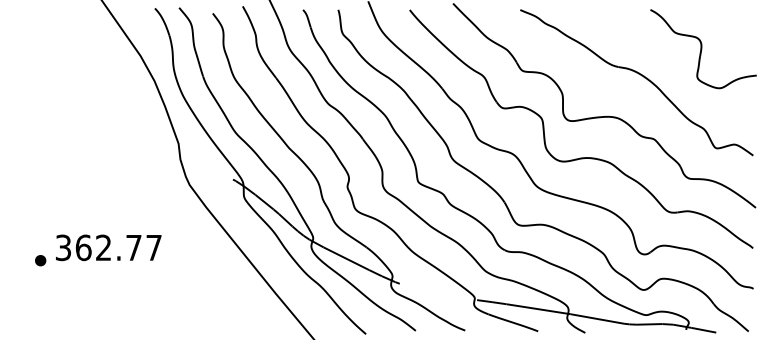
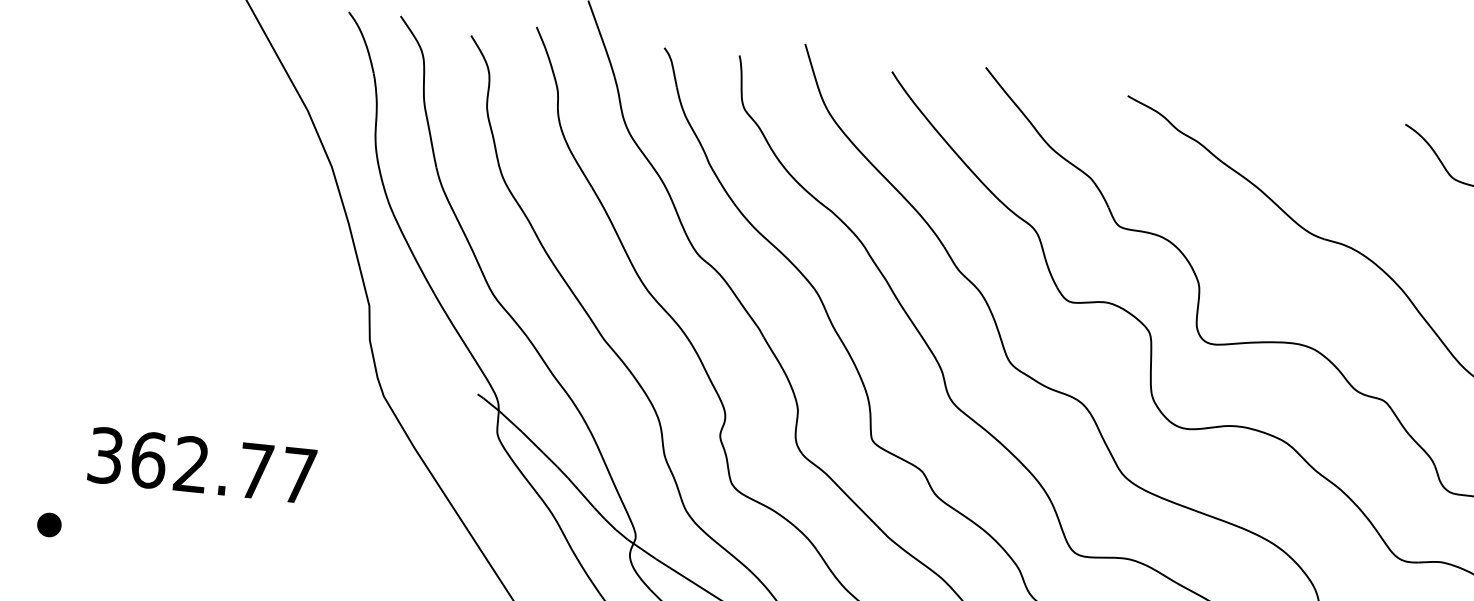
text: (108, 247) -> (201, 464), moved

